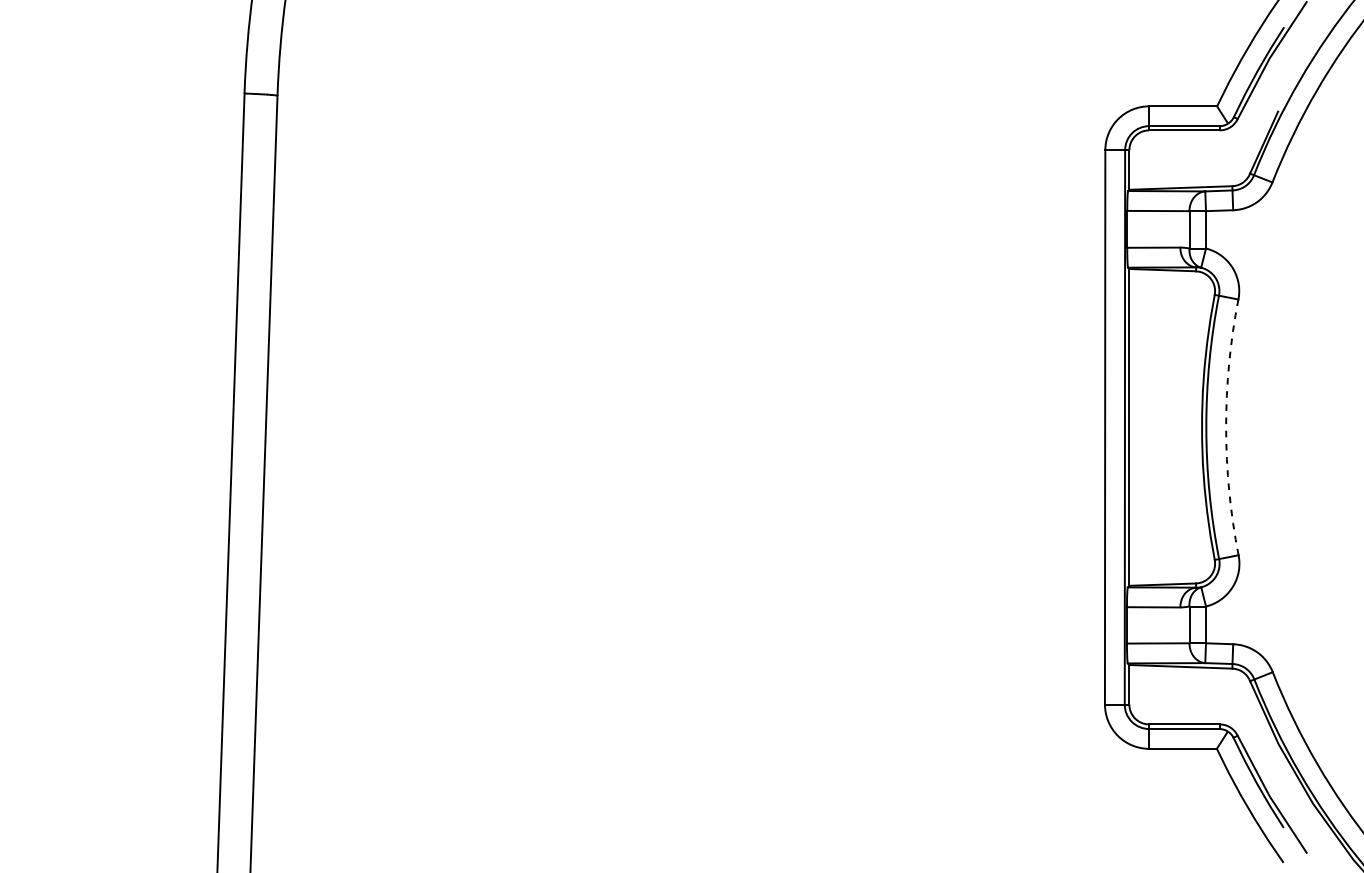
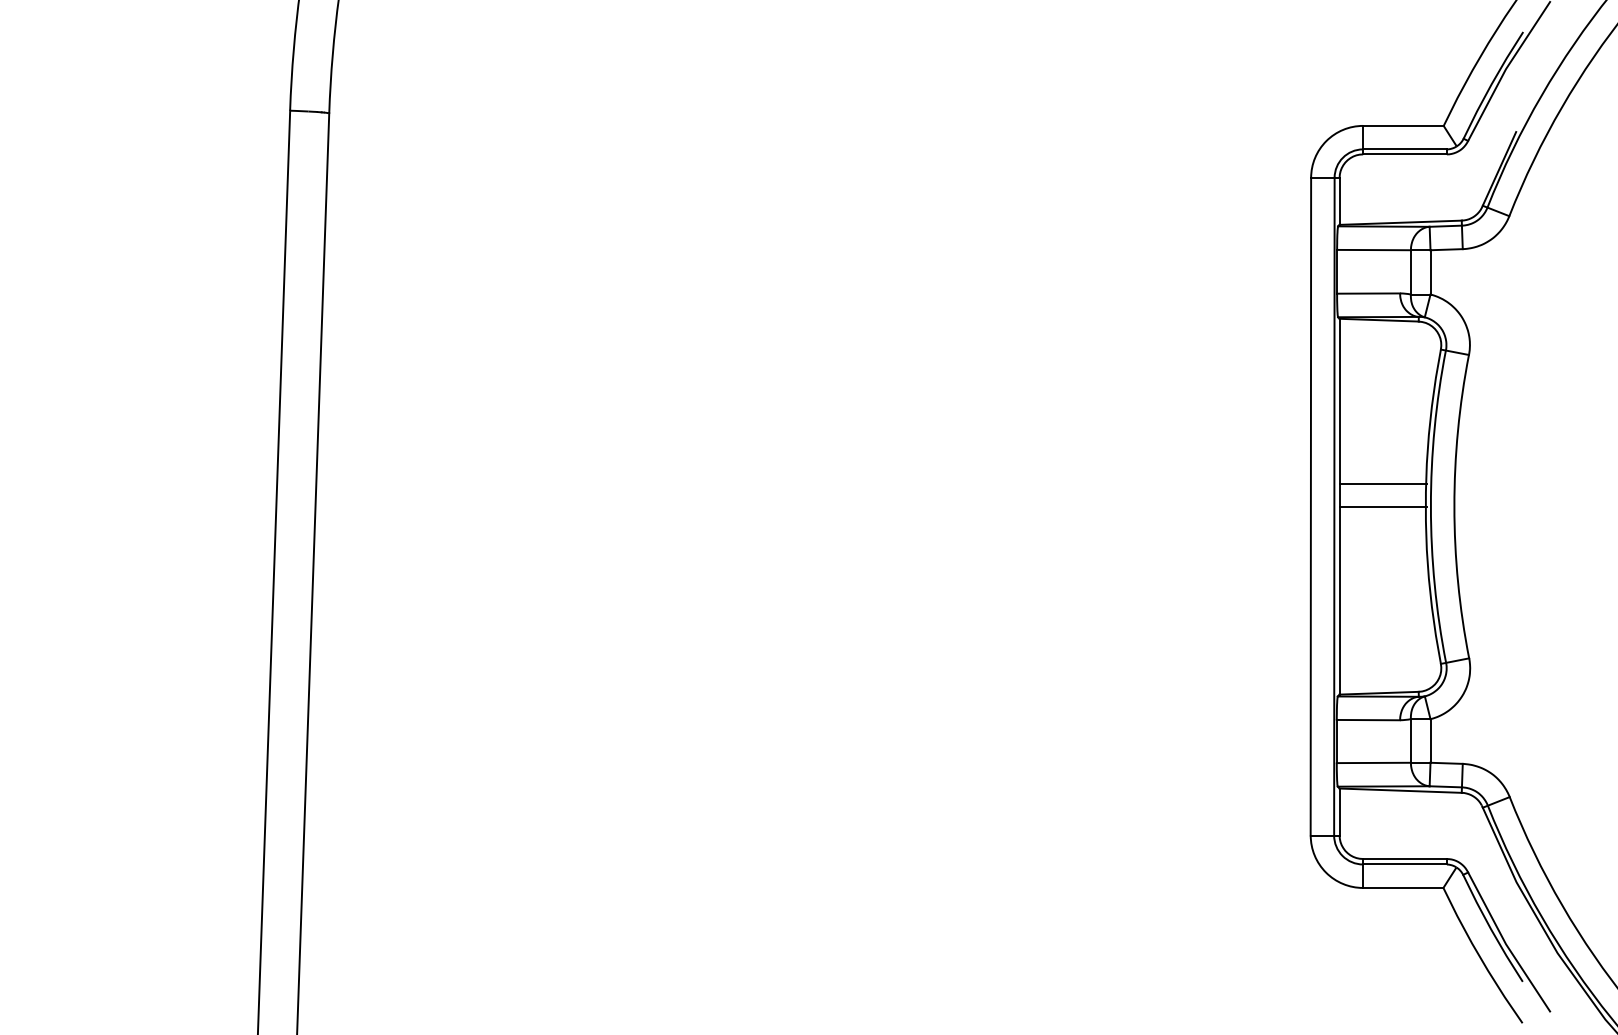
line: (1166, 407) -> (1383, 483), added
line: (1166, 427) -> (1383, 506), added
arc: (1226, 427) -> (1454, 506), dashed -> solid

